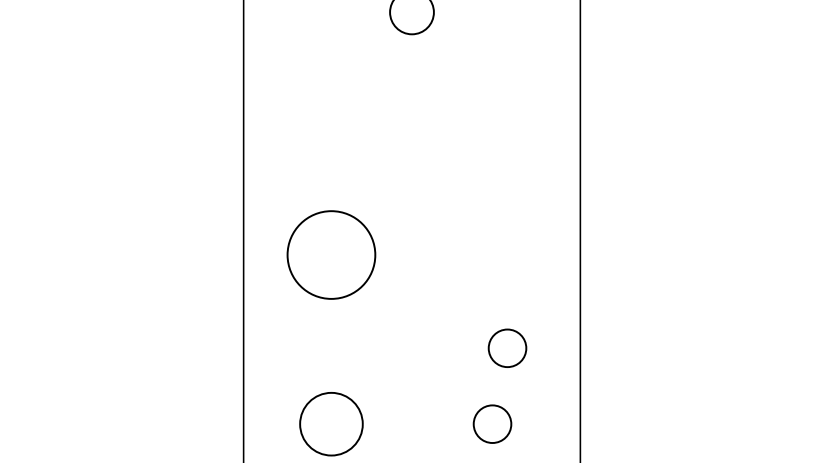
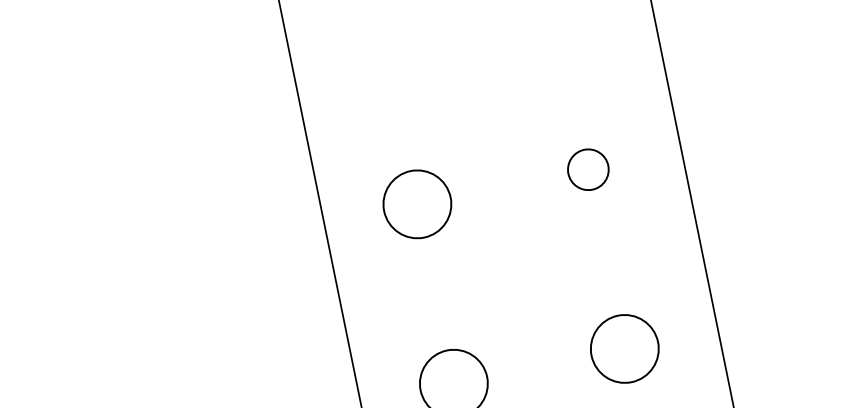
circle: (331, 255) -> (417, 204), size x0.71
circle: (507, 347) -> (588, 168), moved
circle: (492, 423) -> (624, 348), size x1.67

